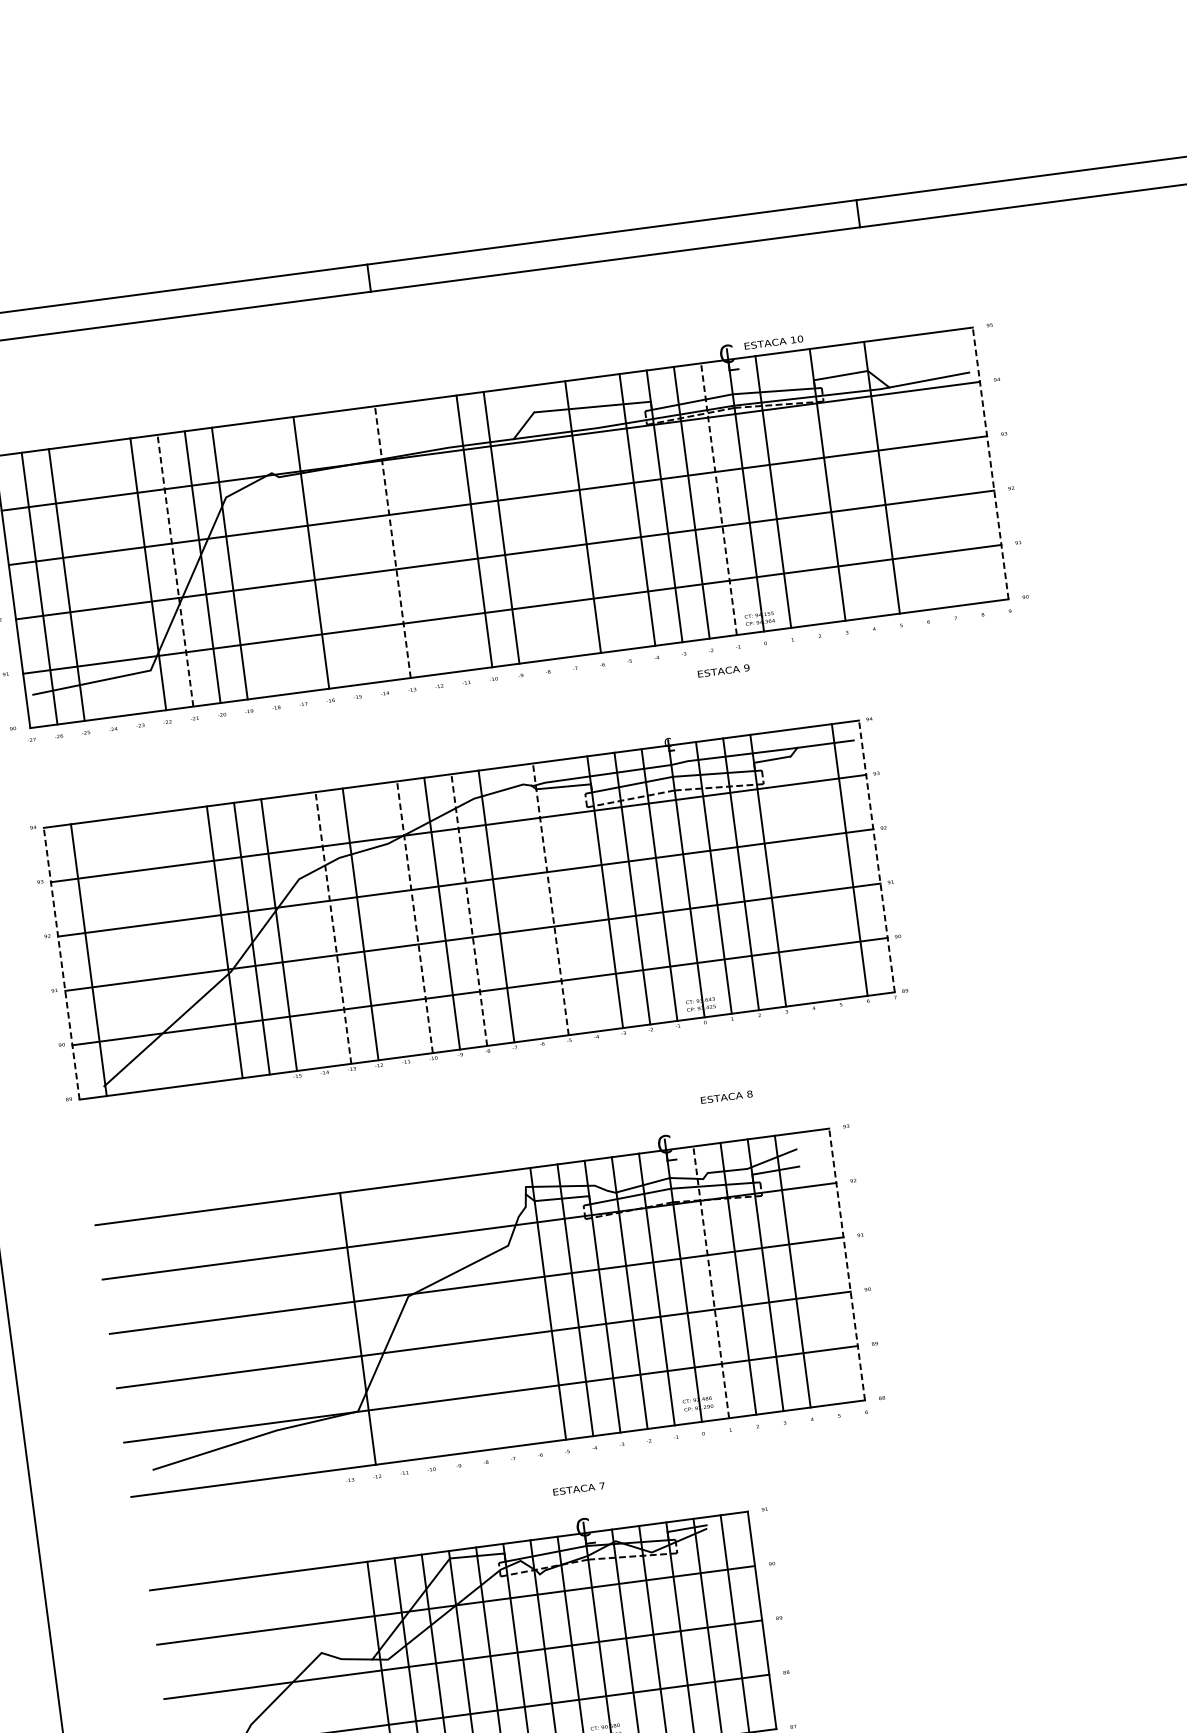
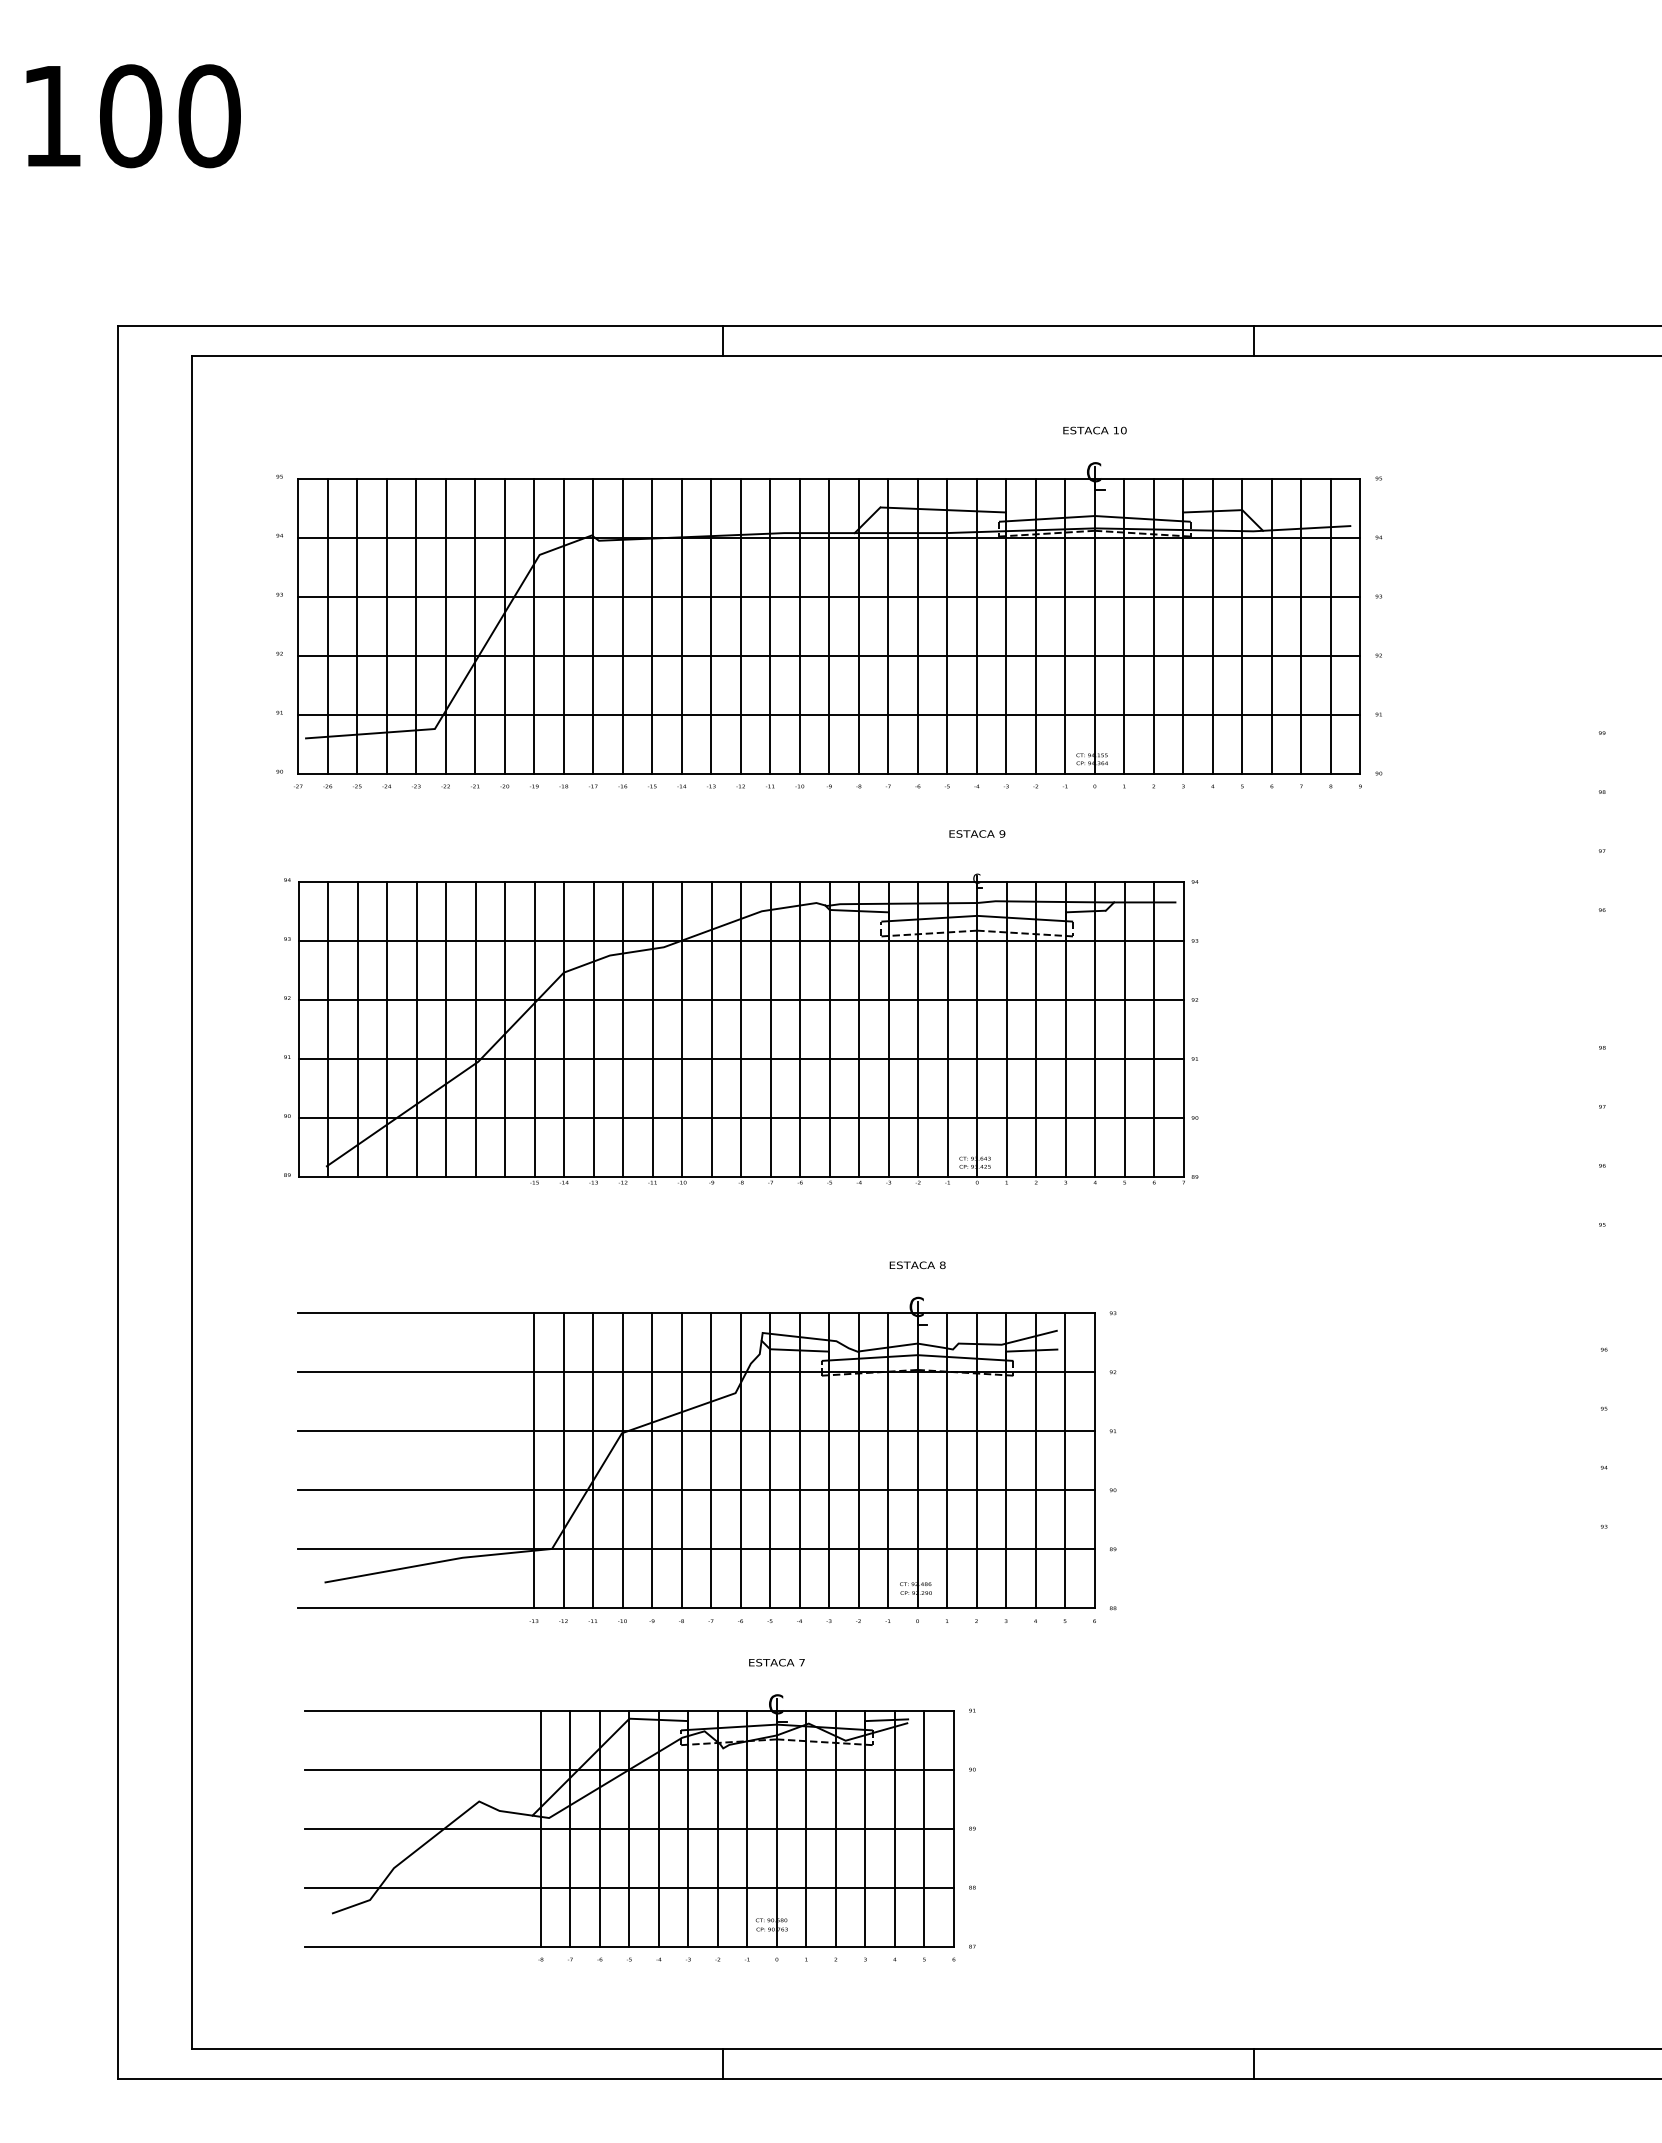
text: (773, 342) -> (1094, 430), moved
line: (990, 463) -> (1360, 626), dashed -> solid
line: (963, 466) -> (1330, 625), added
line: (936, 470) -> (1301, 625), added
line: (908, 473) -> (1271, 625), added
line: (854, 480) -> (1212, 625), added
line: (800, 488) -> (1153, 625), added
line: (719, 499) -> (1065, 626), dashed -> solid
line: (610, 513) -> (947, 625), added
line: (555, 520) -> (888, 625), added
line: (528, 523) -> (858, 625), added
line: (447, 534) -> (770, 625), added
line: (419, 538) -> (740, 625), added
line: (393, 542) -> (711, 626), dashed -> solid
line: (365, 545) -> (681, 625), added
line: (338, 548) -> (652, 625), added
line: (284, 555) -> (593, 625), added
line: (256, 559) -> (563, 625), added
line: (175, 571) -> (475, 626), dashed -> solid
line: (121, 577) -> (416, 625), added
line: (93, 581) -> (386, 625), added
text: (723, 670) -> (977, 833), moved
line: (876, 856) -> (1183, 1029), dashed -> solid
line: (822, 862) -> (1124, 1028), added
line: (795, 866) -> (1095, 1028), added
line: (578, 894) -> (859, 1028), added
line: (550, 899) -> (829, 1029), dashed -> solid
line: (523, 902) -> (800, 1028), added
line: (469, 910) -> (741, 1029), dashed -> solid
line: (415, 917) -> (682, 1029), dashed -> solid
line: (387, 919) -> (652, 1028), added
line: (333, 928) -> (593, 1029), dashed -> solid
line: (306, 930) -> (564, 1028), added
line: (197, 944) -> (446, 1028), added
line: (170, 948) -> (416, 1028), added
line: (143, 952) -> (387, 1028), added
line: (115, 955) -> (357, 1028), added
line: (61, 963) -> (298, 1029), dashed -> solid
text: (726, 1097) -> (917, 1265), moved
line: (846, 1264) -> (1094, 1460), dashed -> solid
line: (820, 1267) -> (1065, 1460), added
line: (711, 1282) -> (947, 1460), dashed -> solid
line: (520, 1307) -> (740, 1460), added
line: (494, 1310) -> (711, 1460), added
line: (466, 1314) -> (681, 1460), added
line: (439, 1317) -> (652, 1460), added
line: (412, 1321) -> (622, 1460), added
line: (385, 1325) -> (593, 1460), added
line: (331, 1332) -> (534, 1460), added

